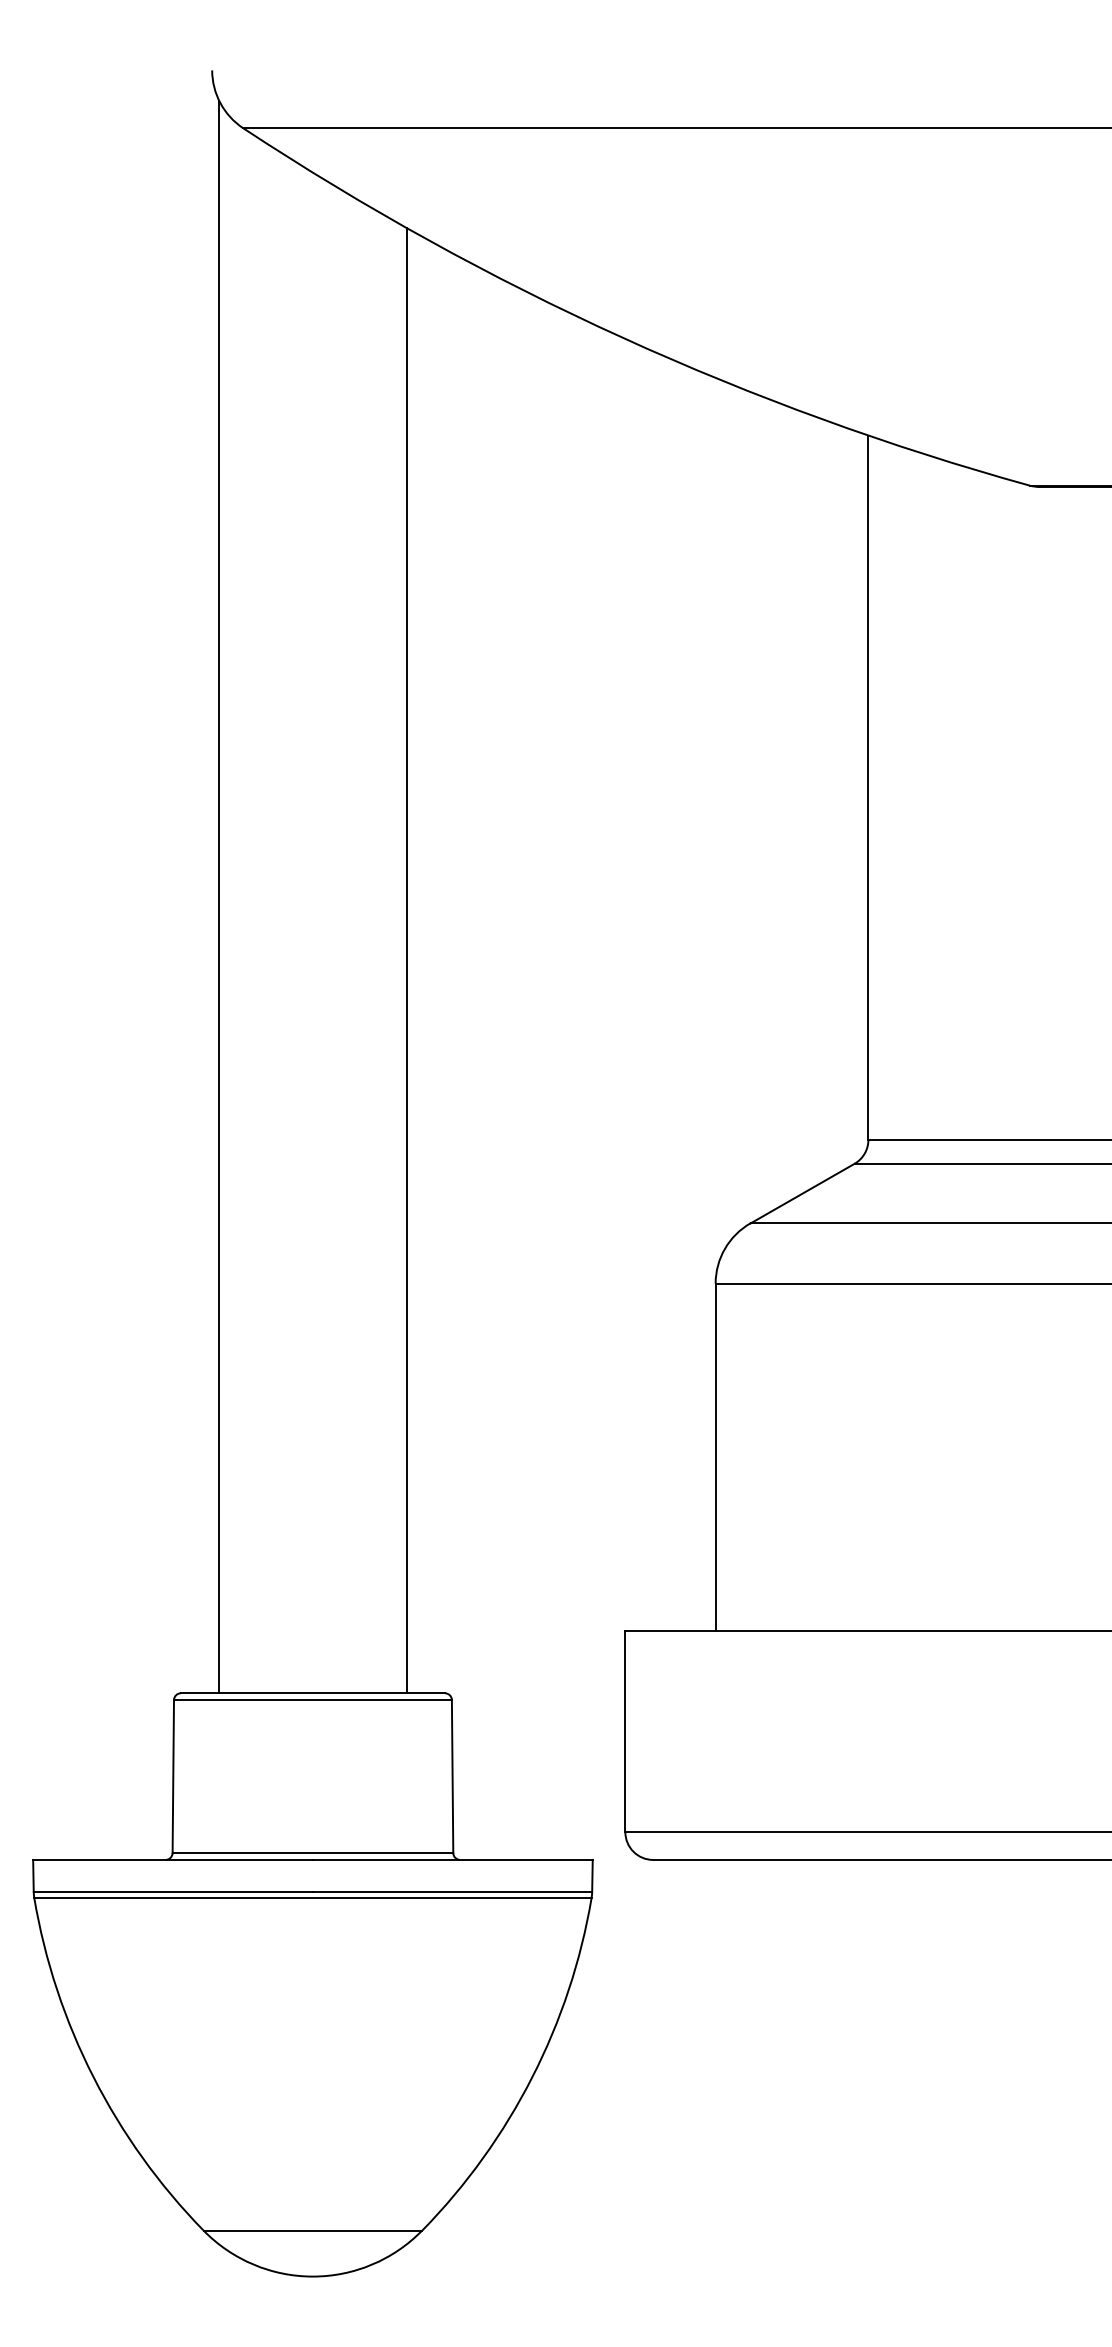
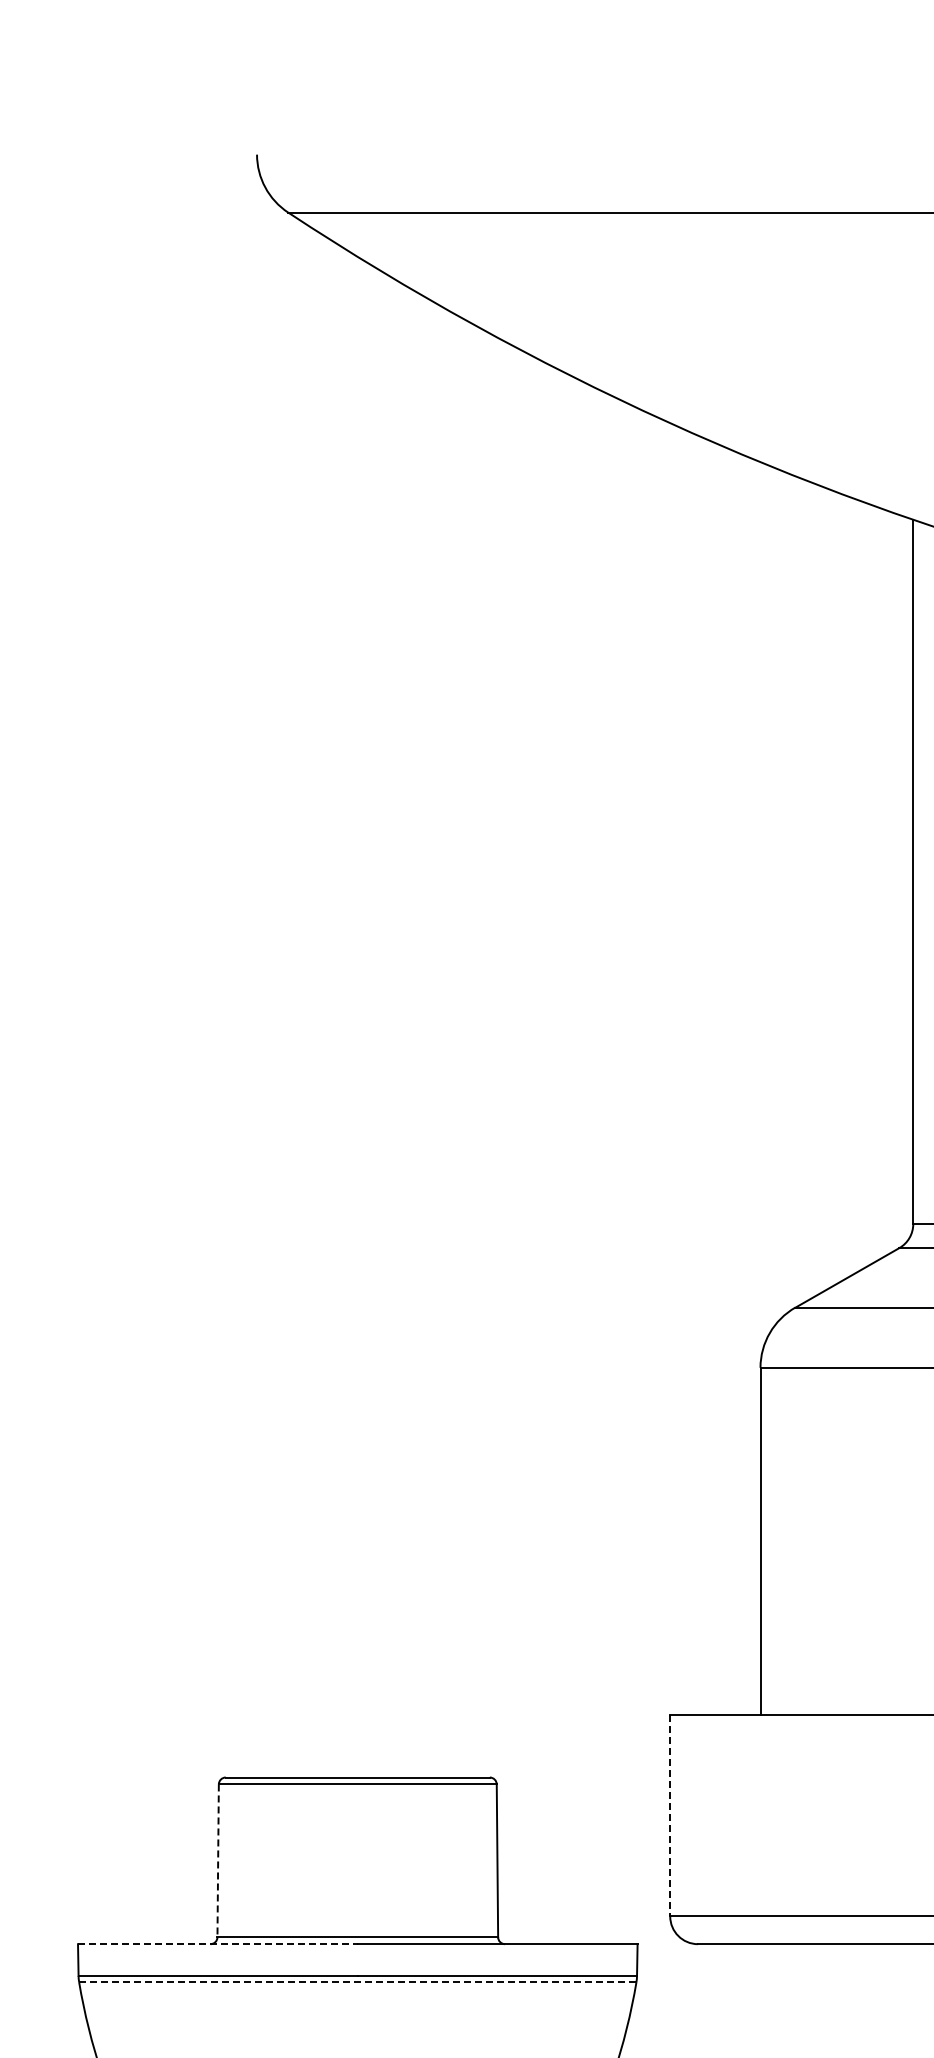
line: (219, 896) -> (264, 980), removed
line: (406, 960) -> (451, 1044), removed
line: (625, 1731) -> (670, 1815), solid -> dashed
line: (173, 1777) -> (218, 1861), solid -> dashed
line: (173, 1859) -> (218, 1943), solid -> dashed
line: (312, 1897) -> (357, 1981), solid -> dashed

